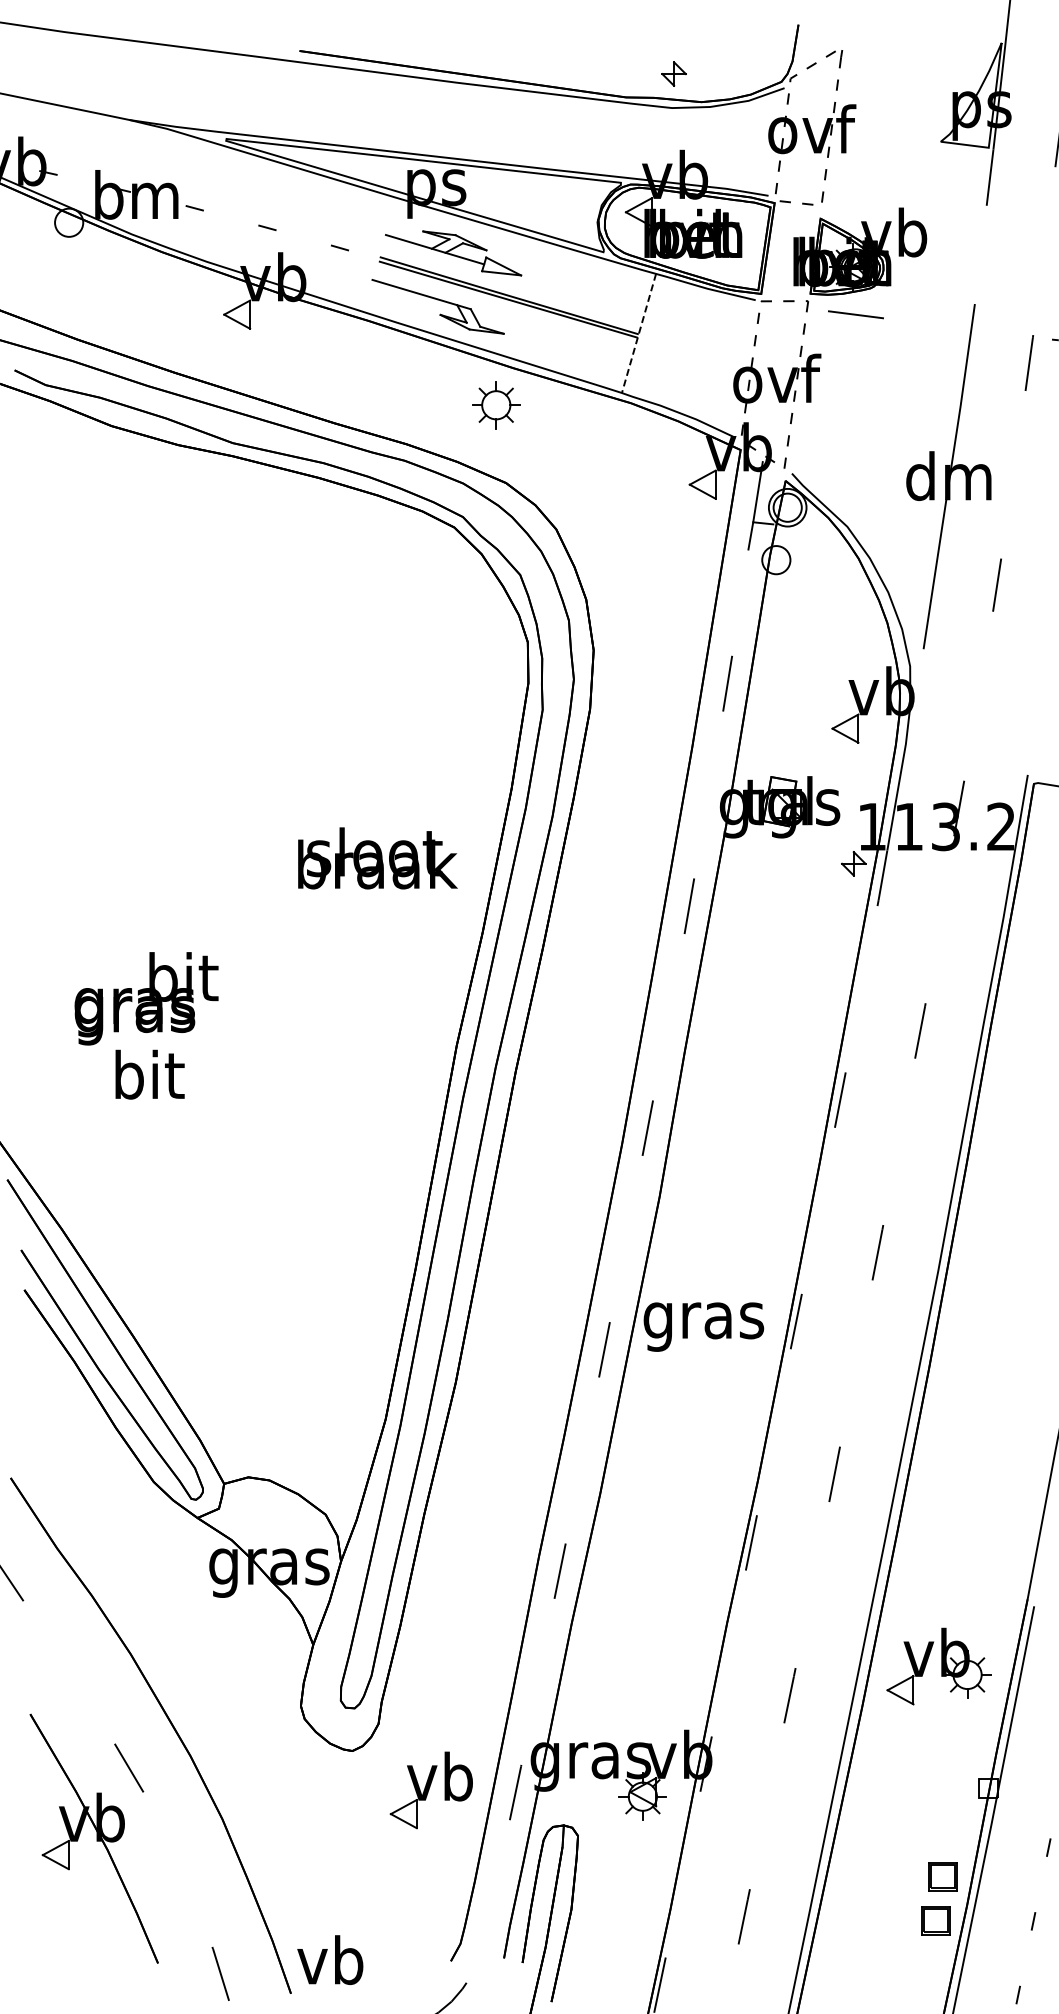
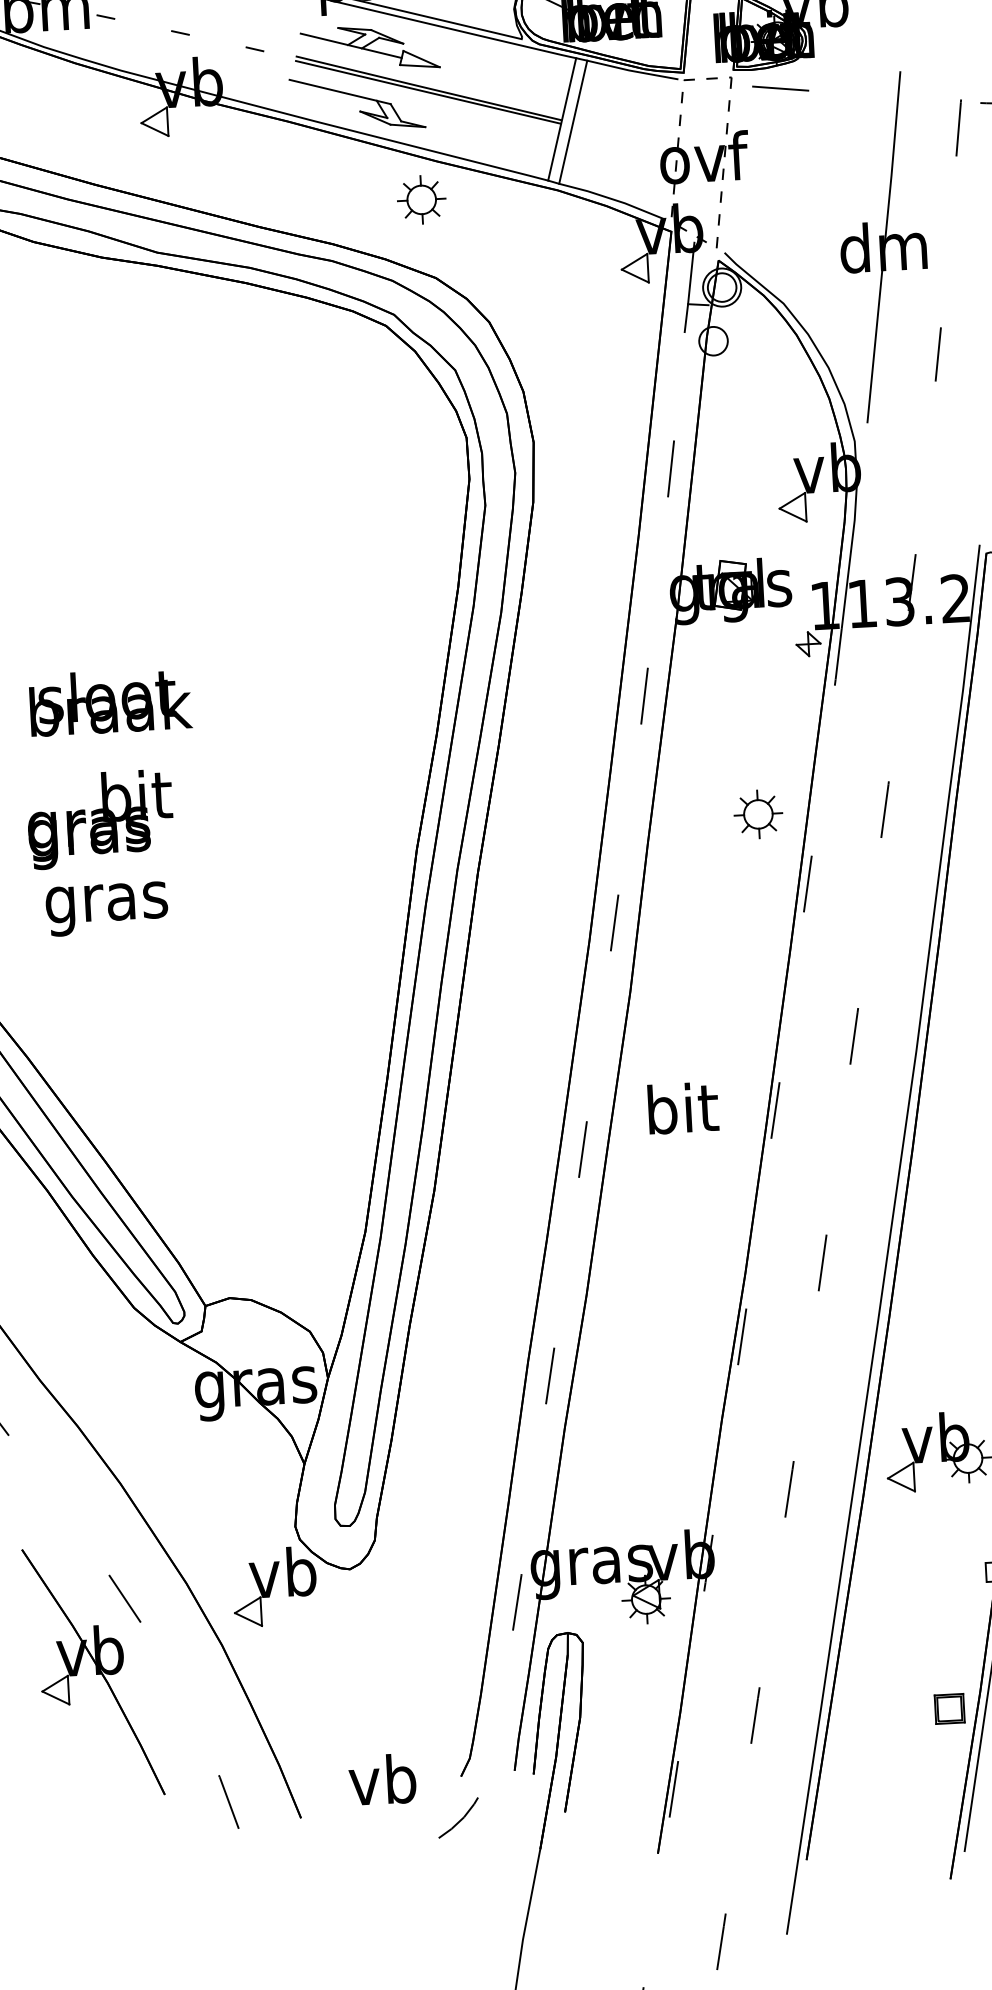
line: (639, 333) -> (562, 119), dashed -> solid
line: (649, 336) -> (572, 121), added
text: (377, 858) -> (110, 702), moved
part: (795, 1028) -> (758, 814), added
text: (148, 1080) -> (106, 902), bit -> gras
text: (703, 1320) -> (681, 1114), gras -> bit
part: (430, 1790) -> (273, 1587), moved
part: (942, 1876) -> (953, 1663), removed
text: (330, 1959) -> (382, 1779), moved

